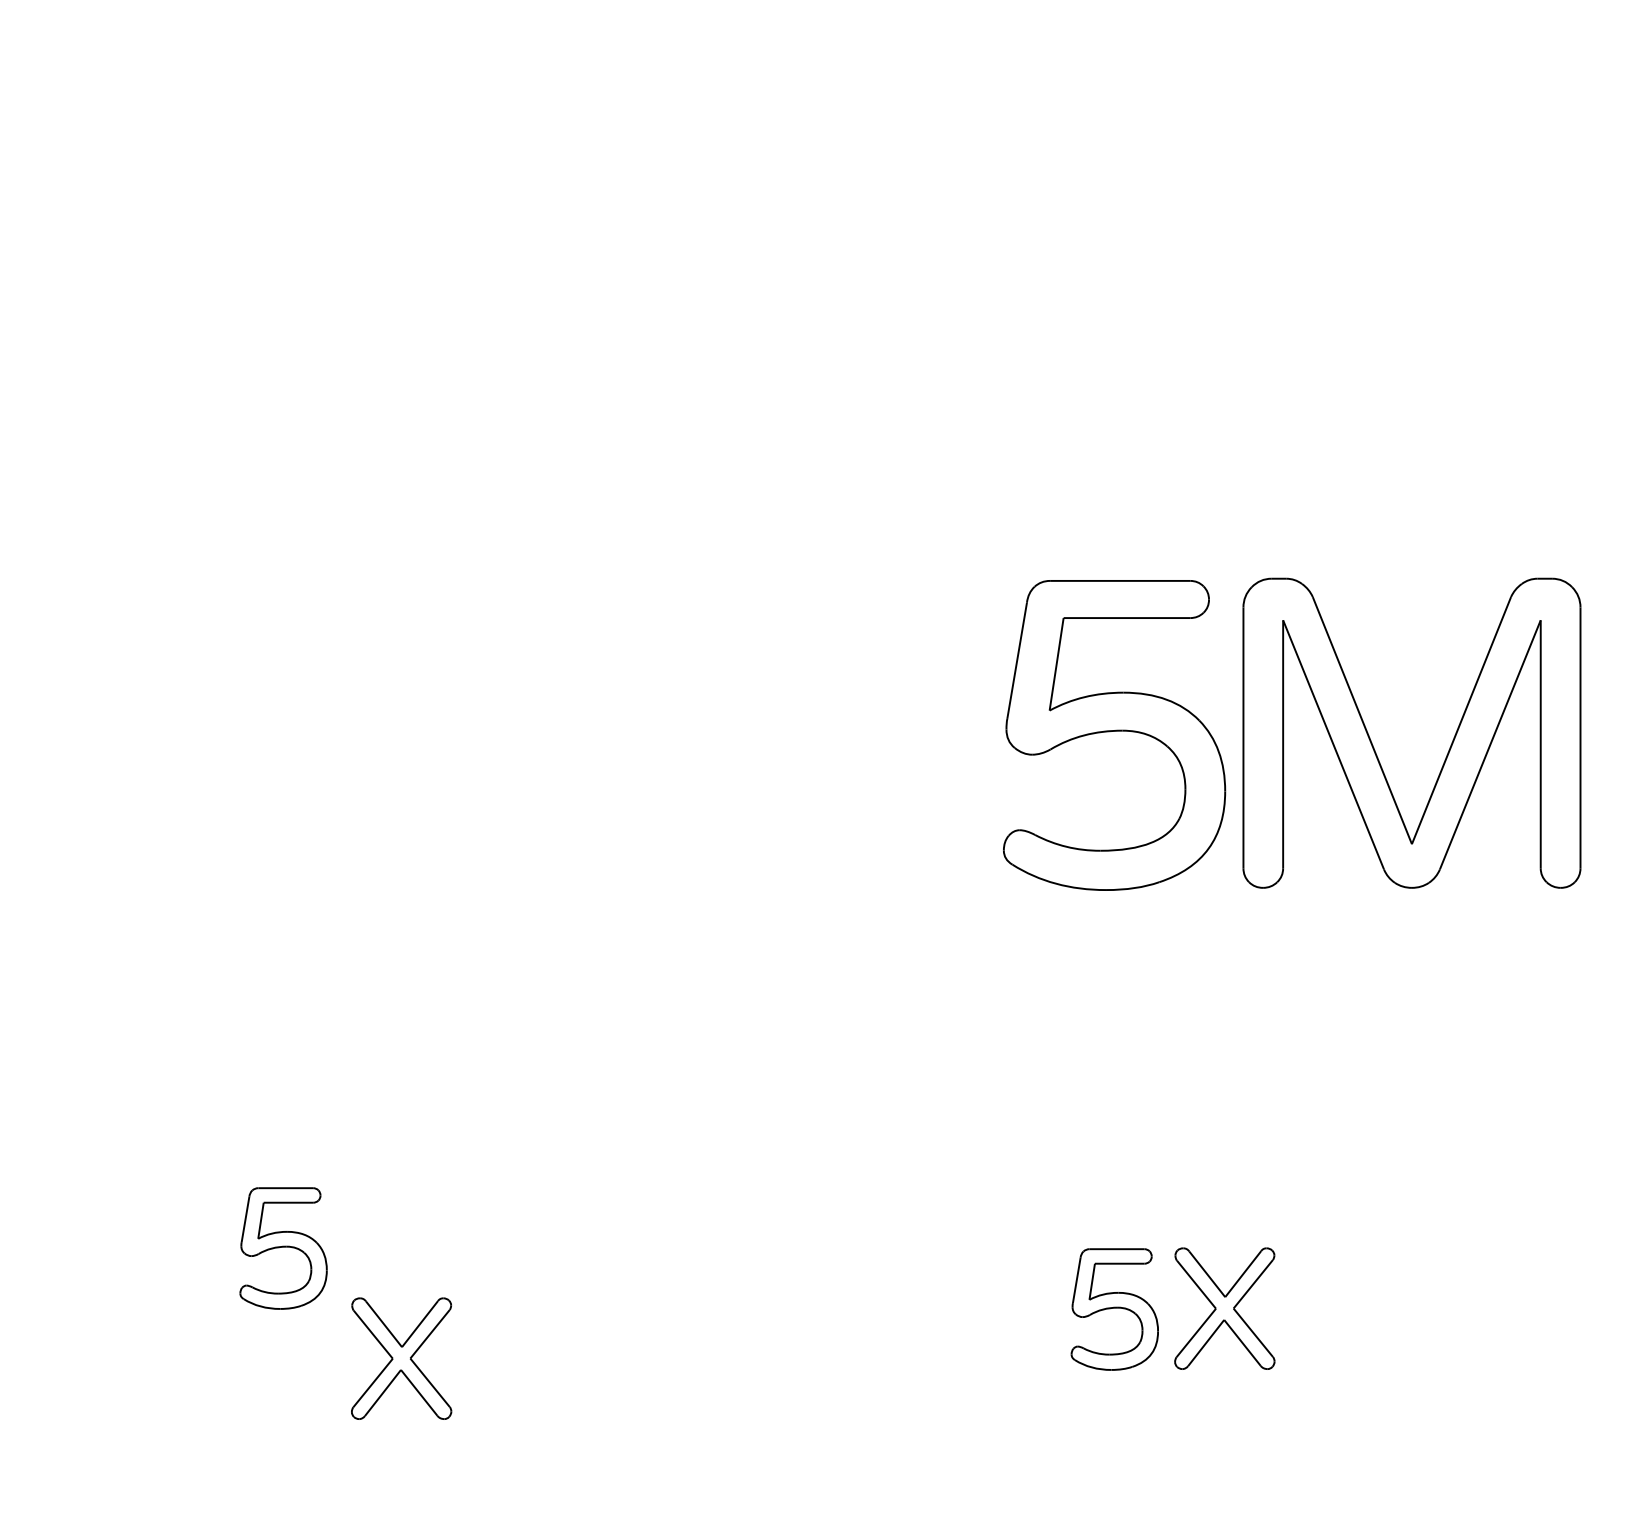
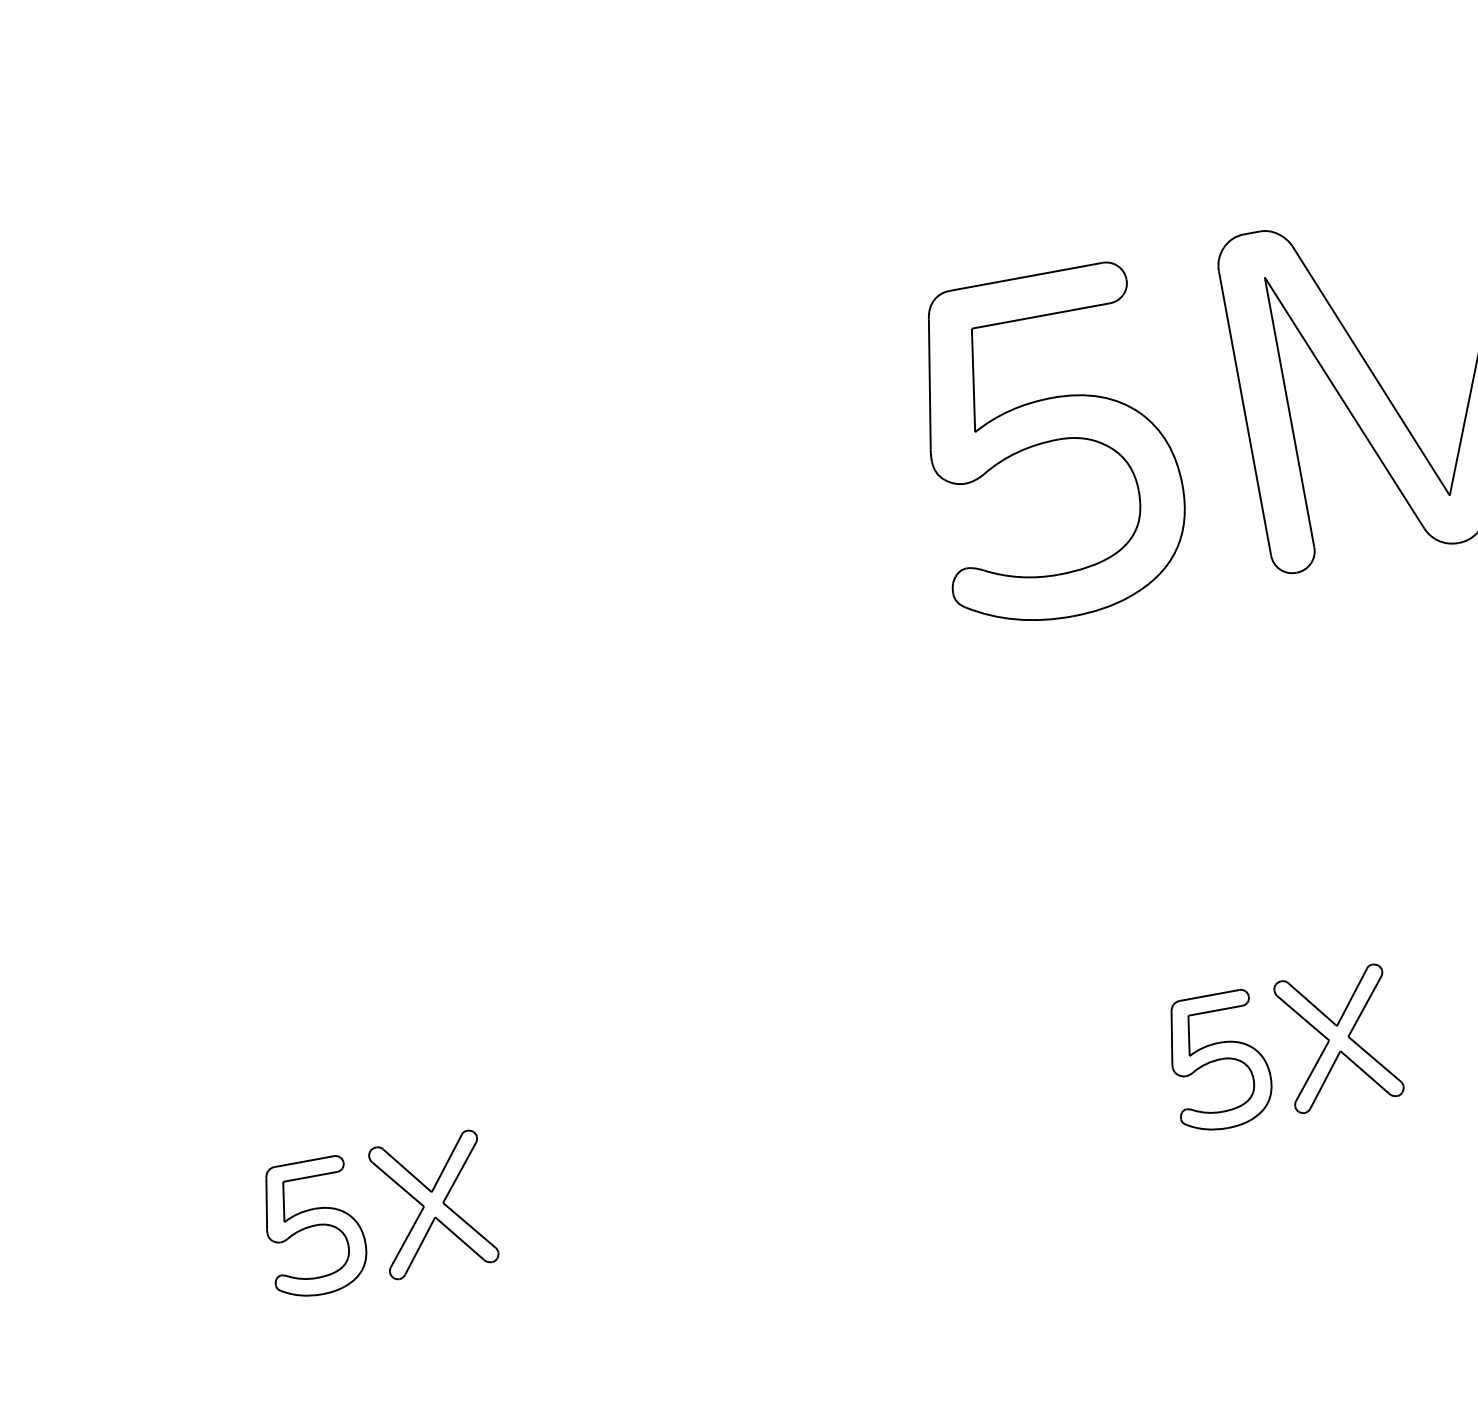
part: (1114, 735) -> (1050, 446), moved
part: (283, 1248) -> (313, 1227), moved
part: (401, 1358) -> (433, 1204), moved

